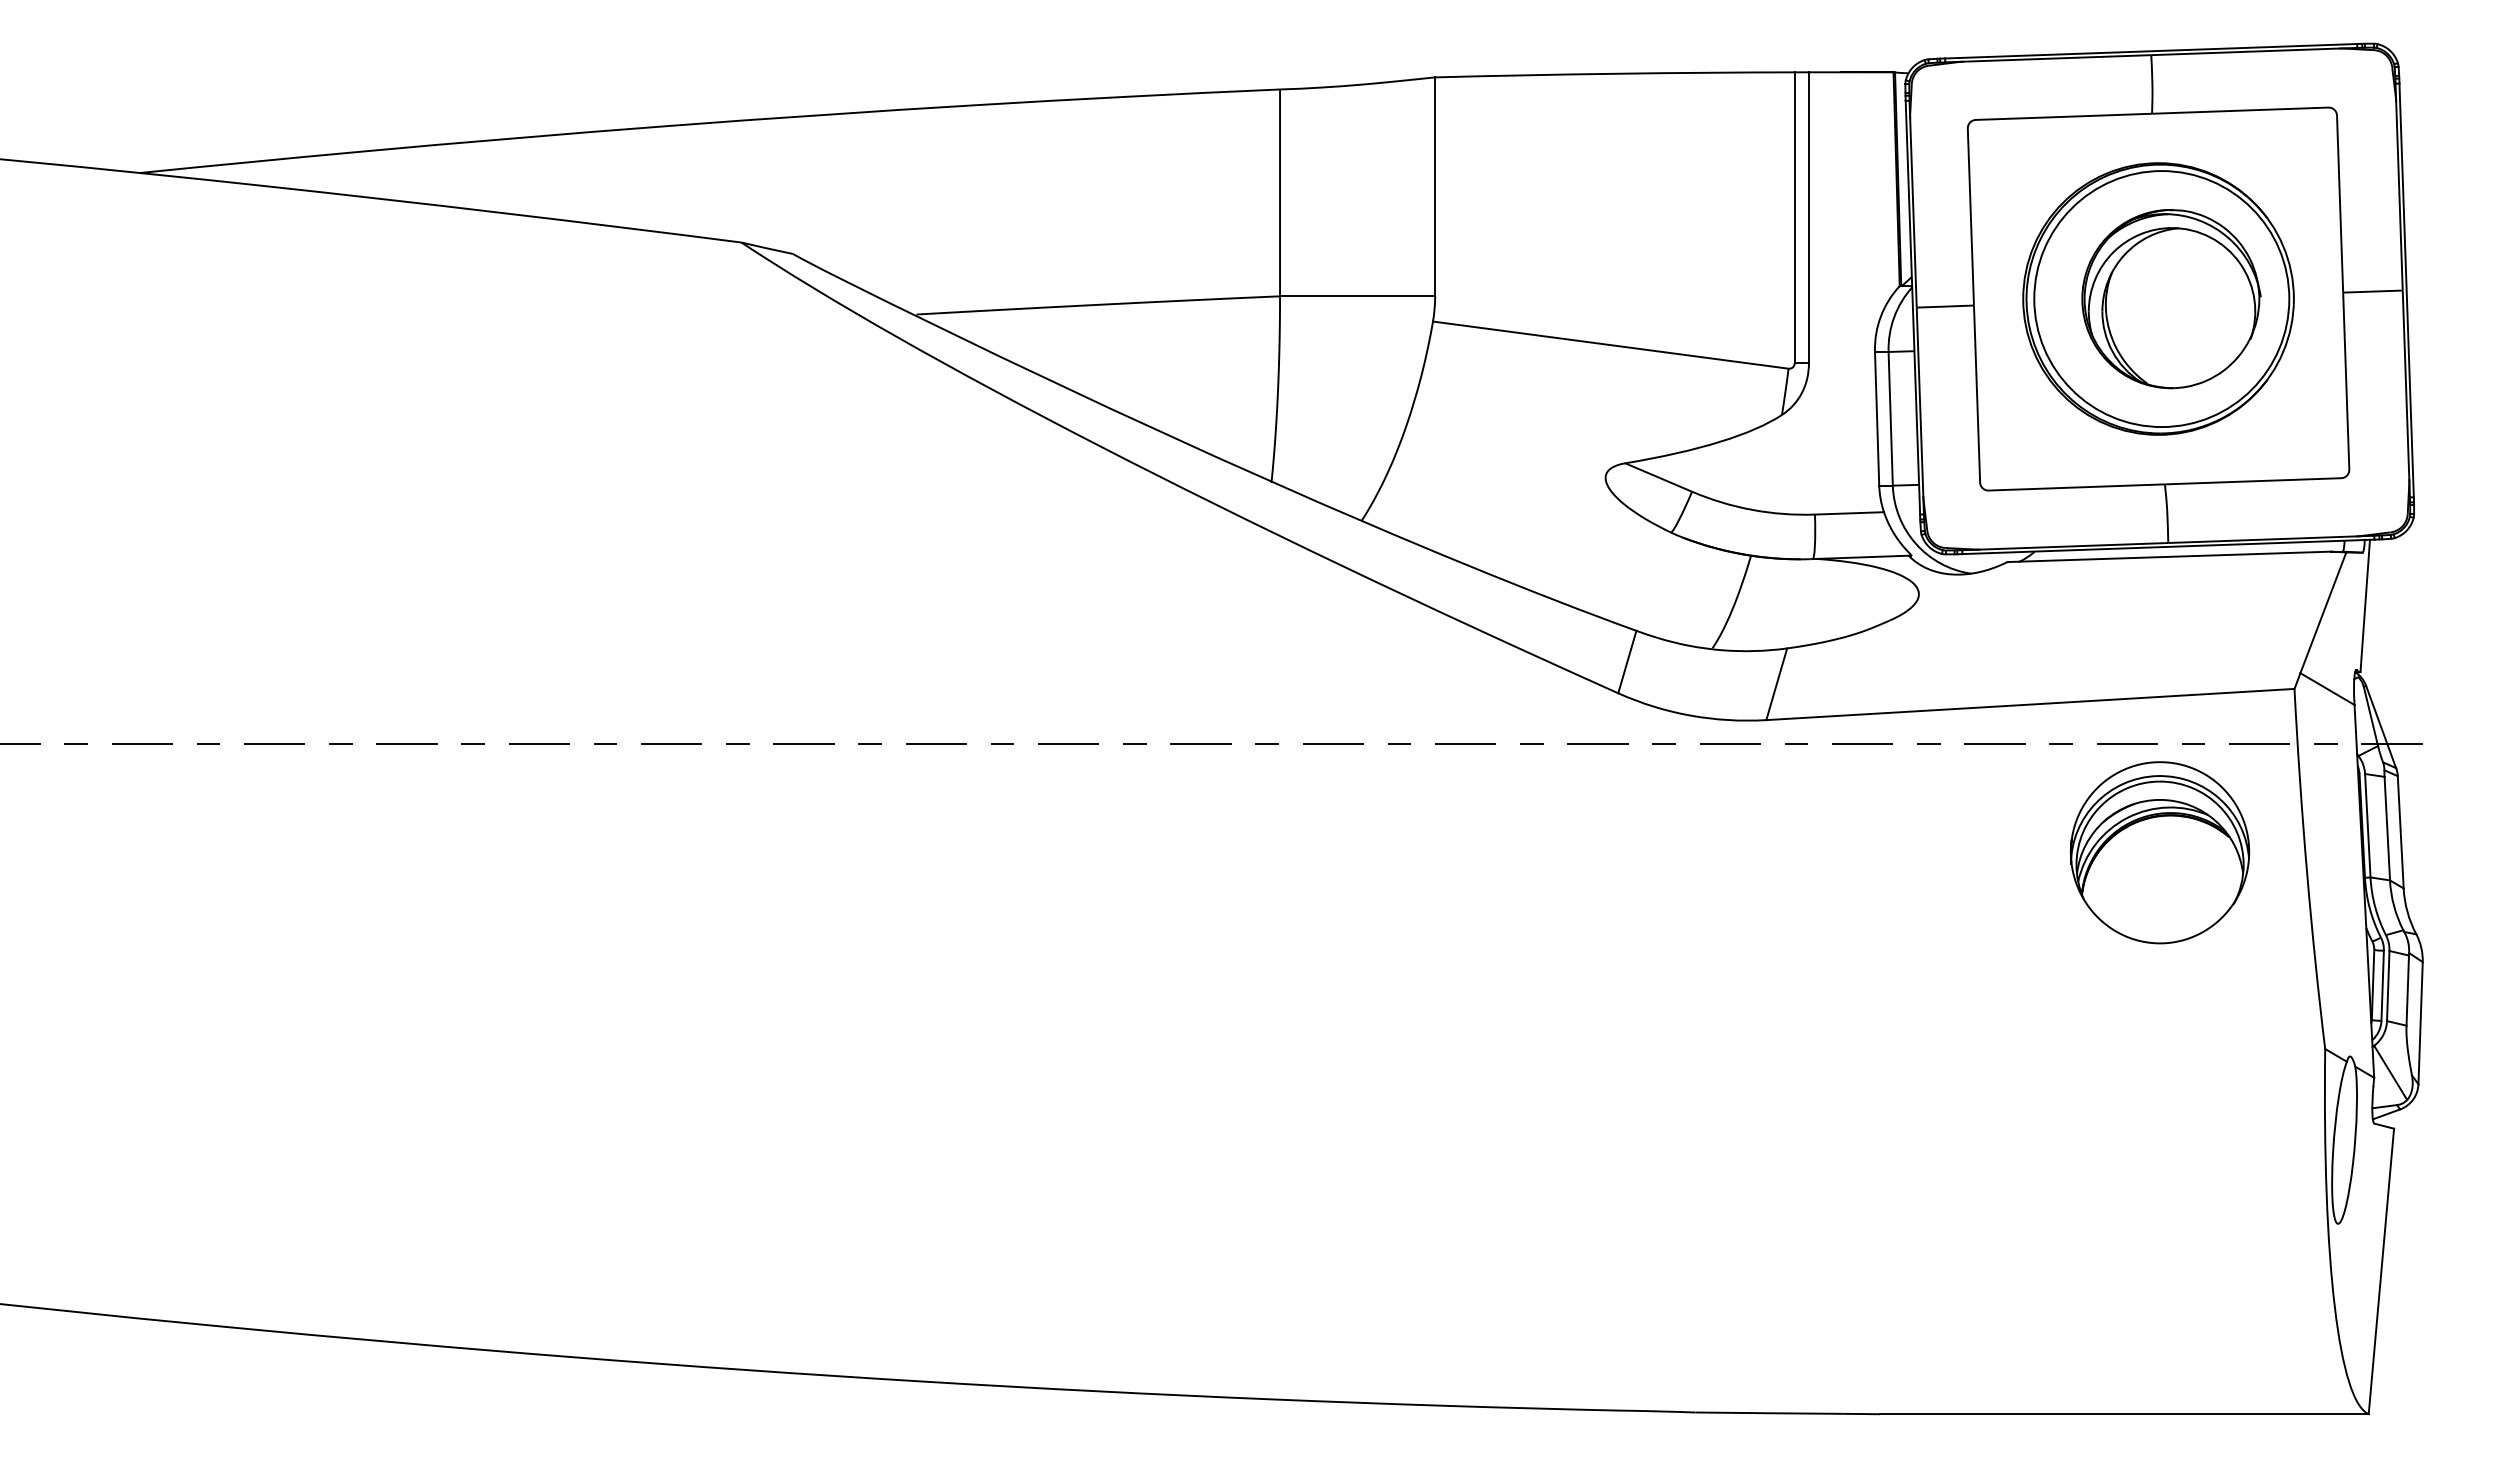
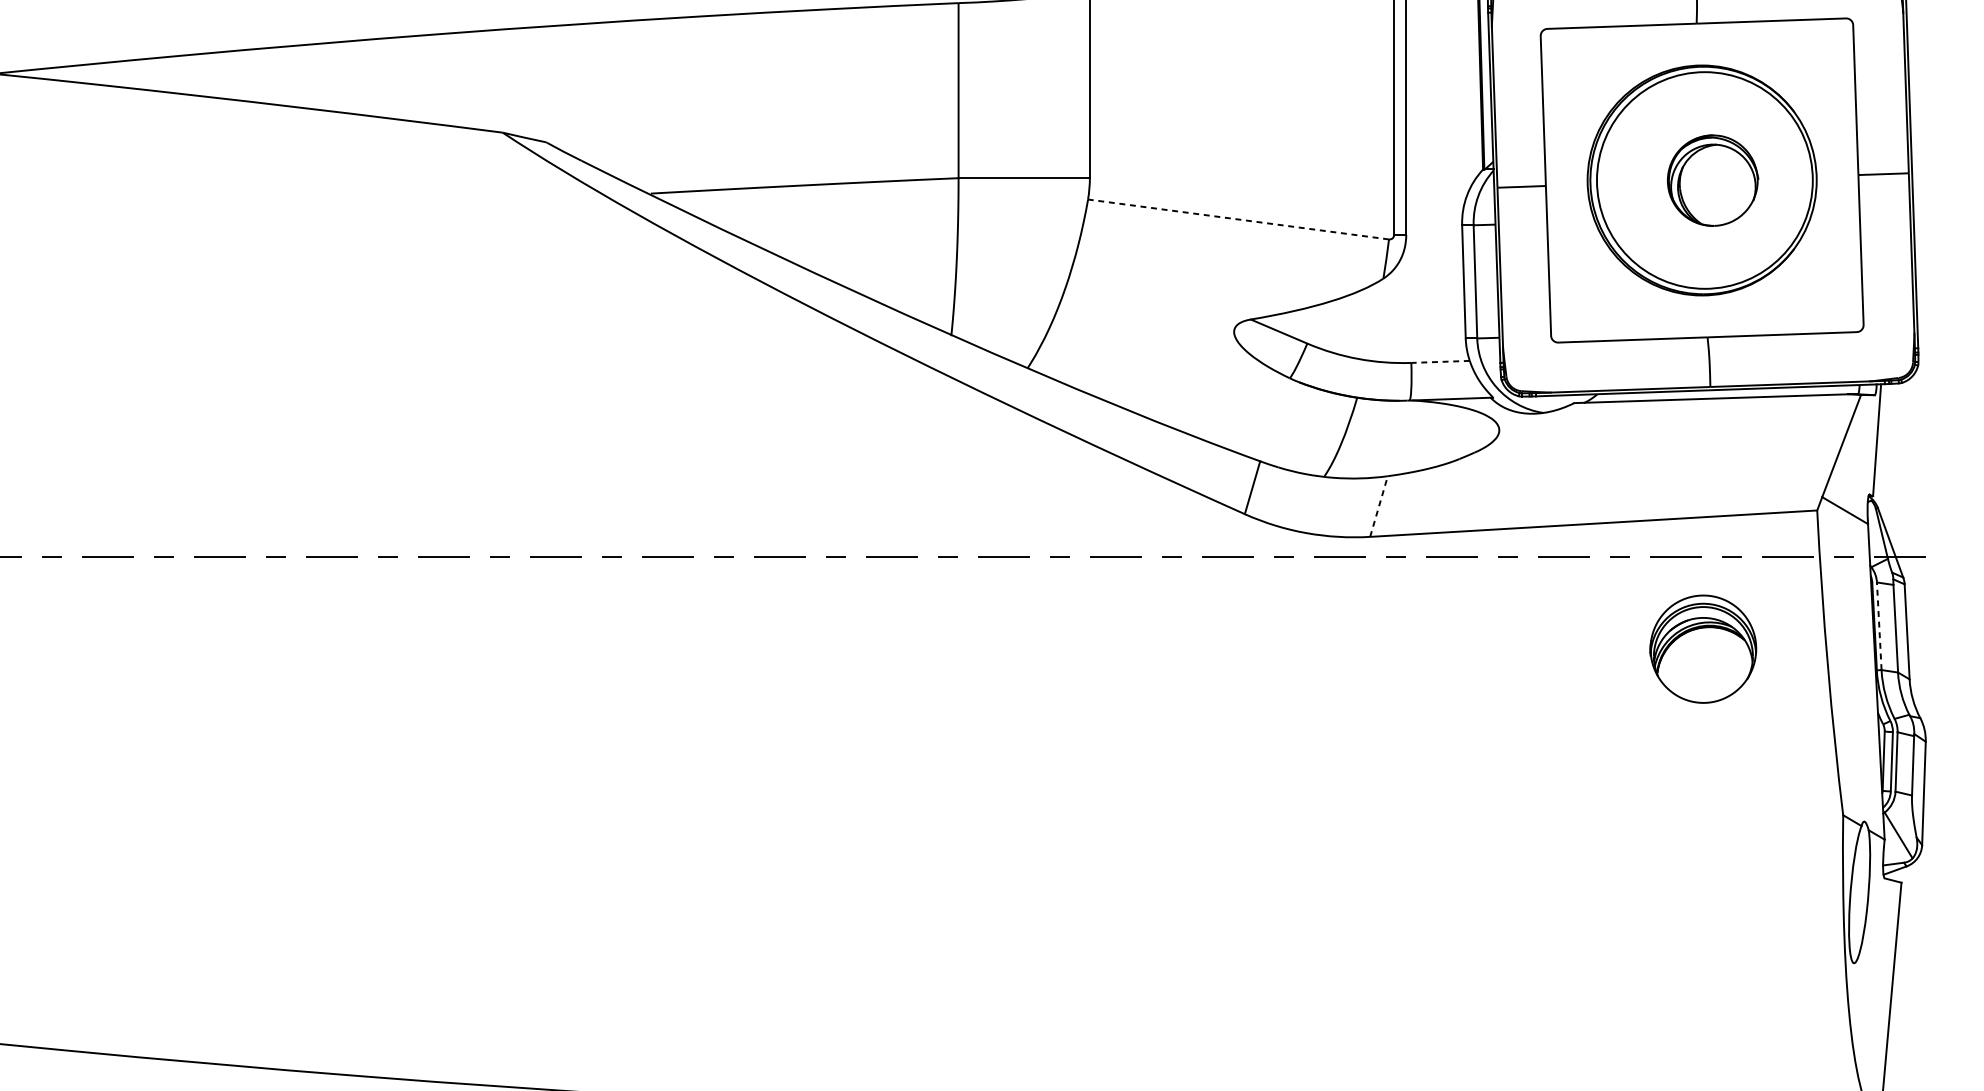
part: (2171, 299) -> (1713, 180), size x0.6
line: (1610, 345) -> (1238, 219), solid -> dashed
line: (1849, 513) -> (1440, 362), solid -> dashed
line: (1776, 683) -> (1378, 505), solid -> dashed
line: (2367, 825) -> (1879, 626), solid -> dashed
part: (2159, 852) -> (1702, 648), size x0.7

